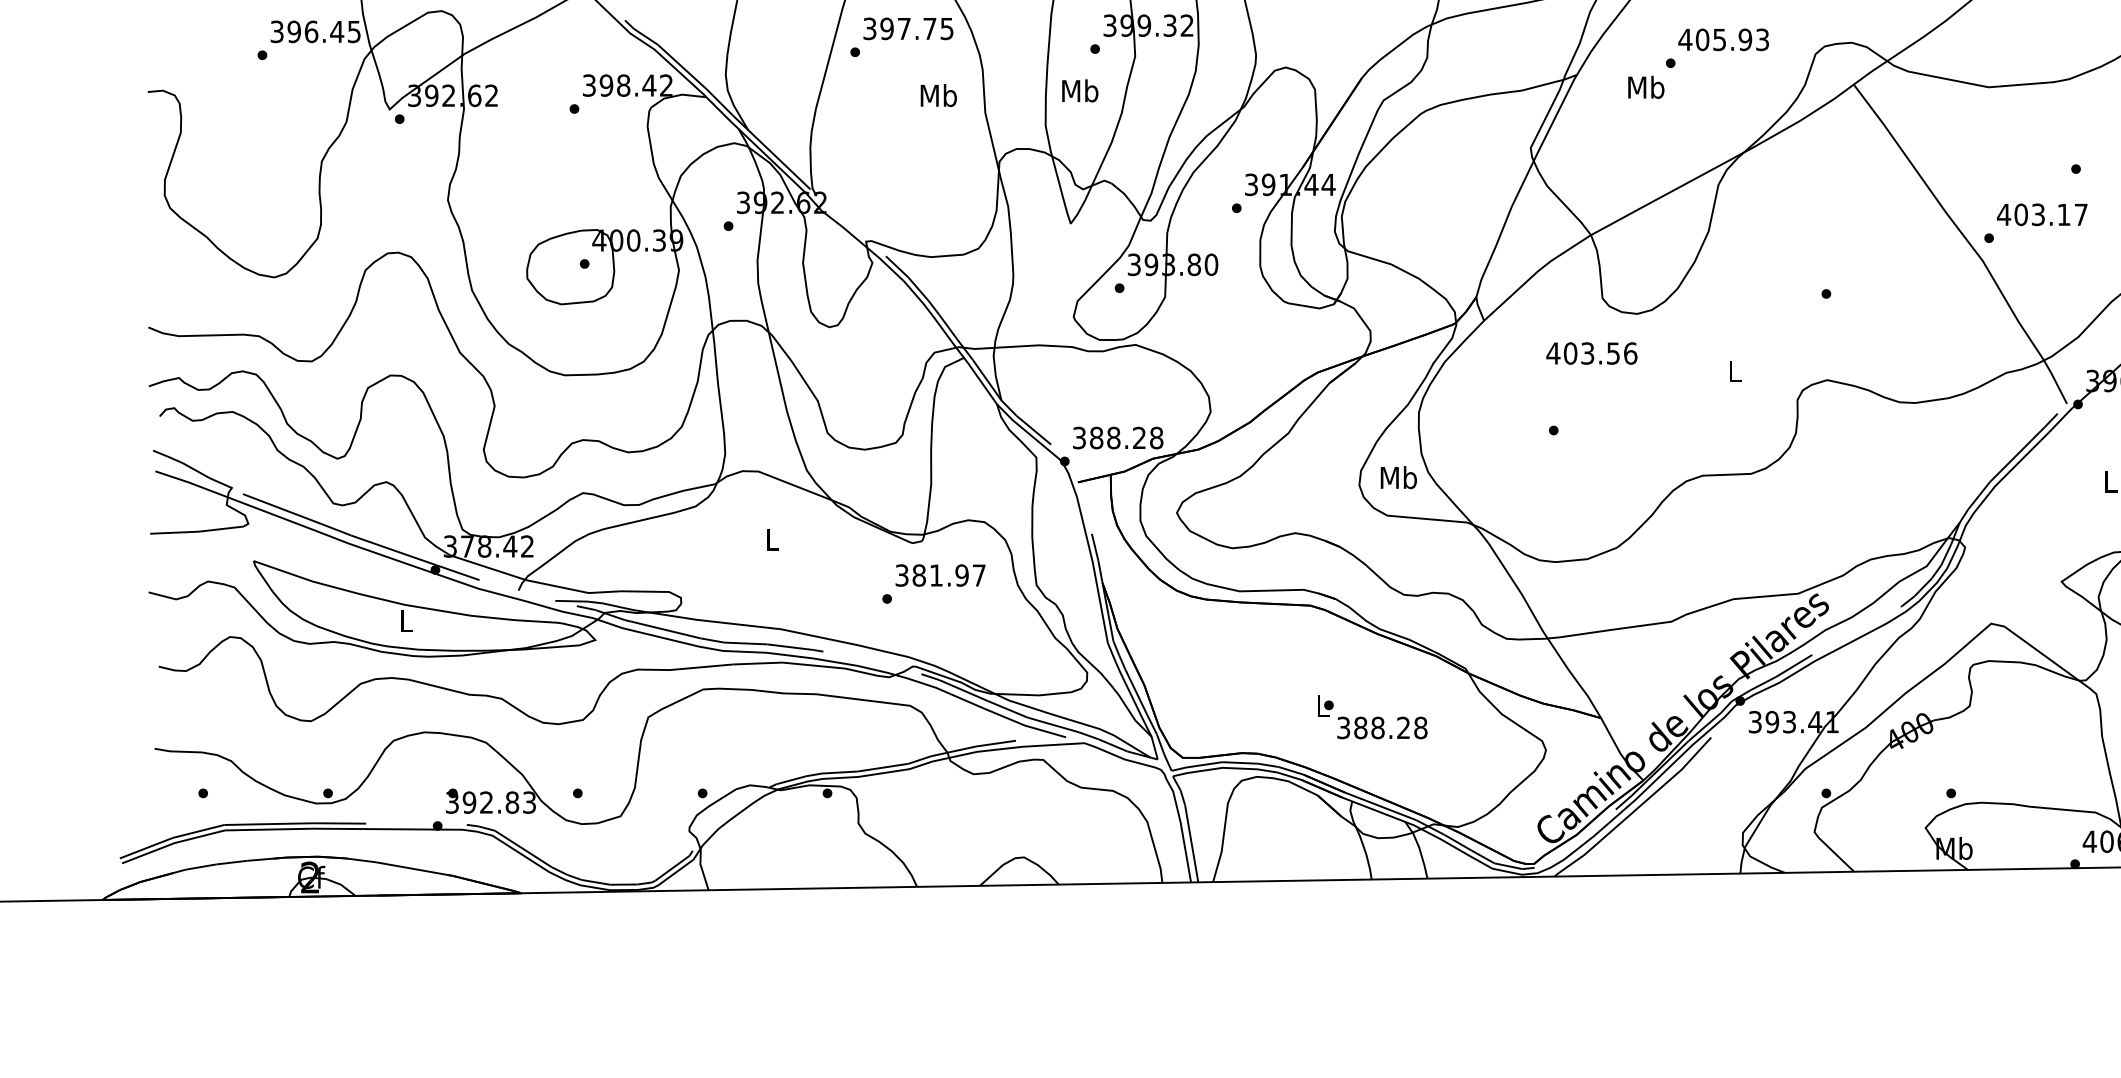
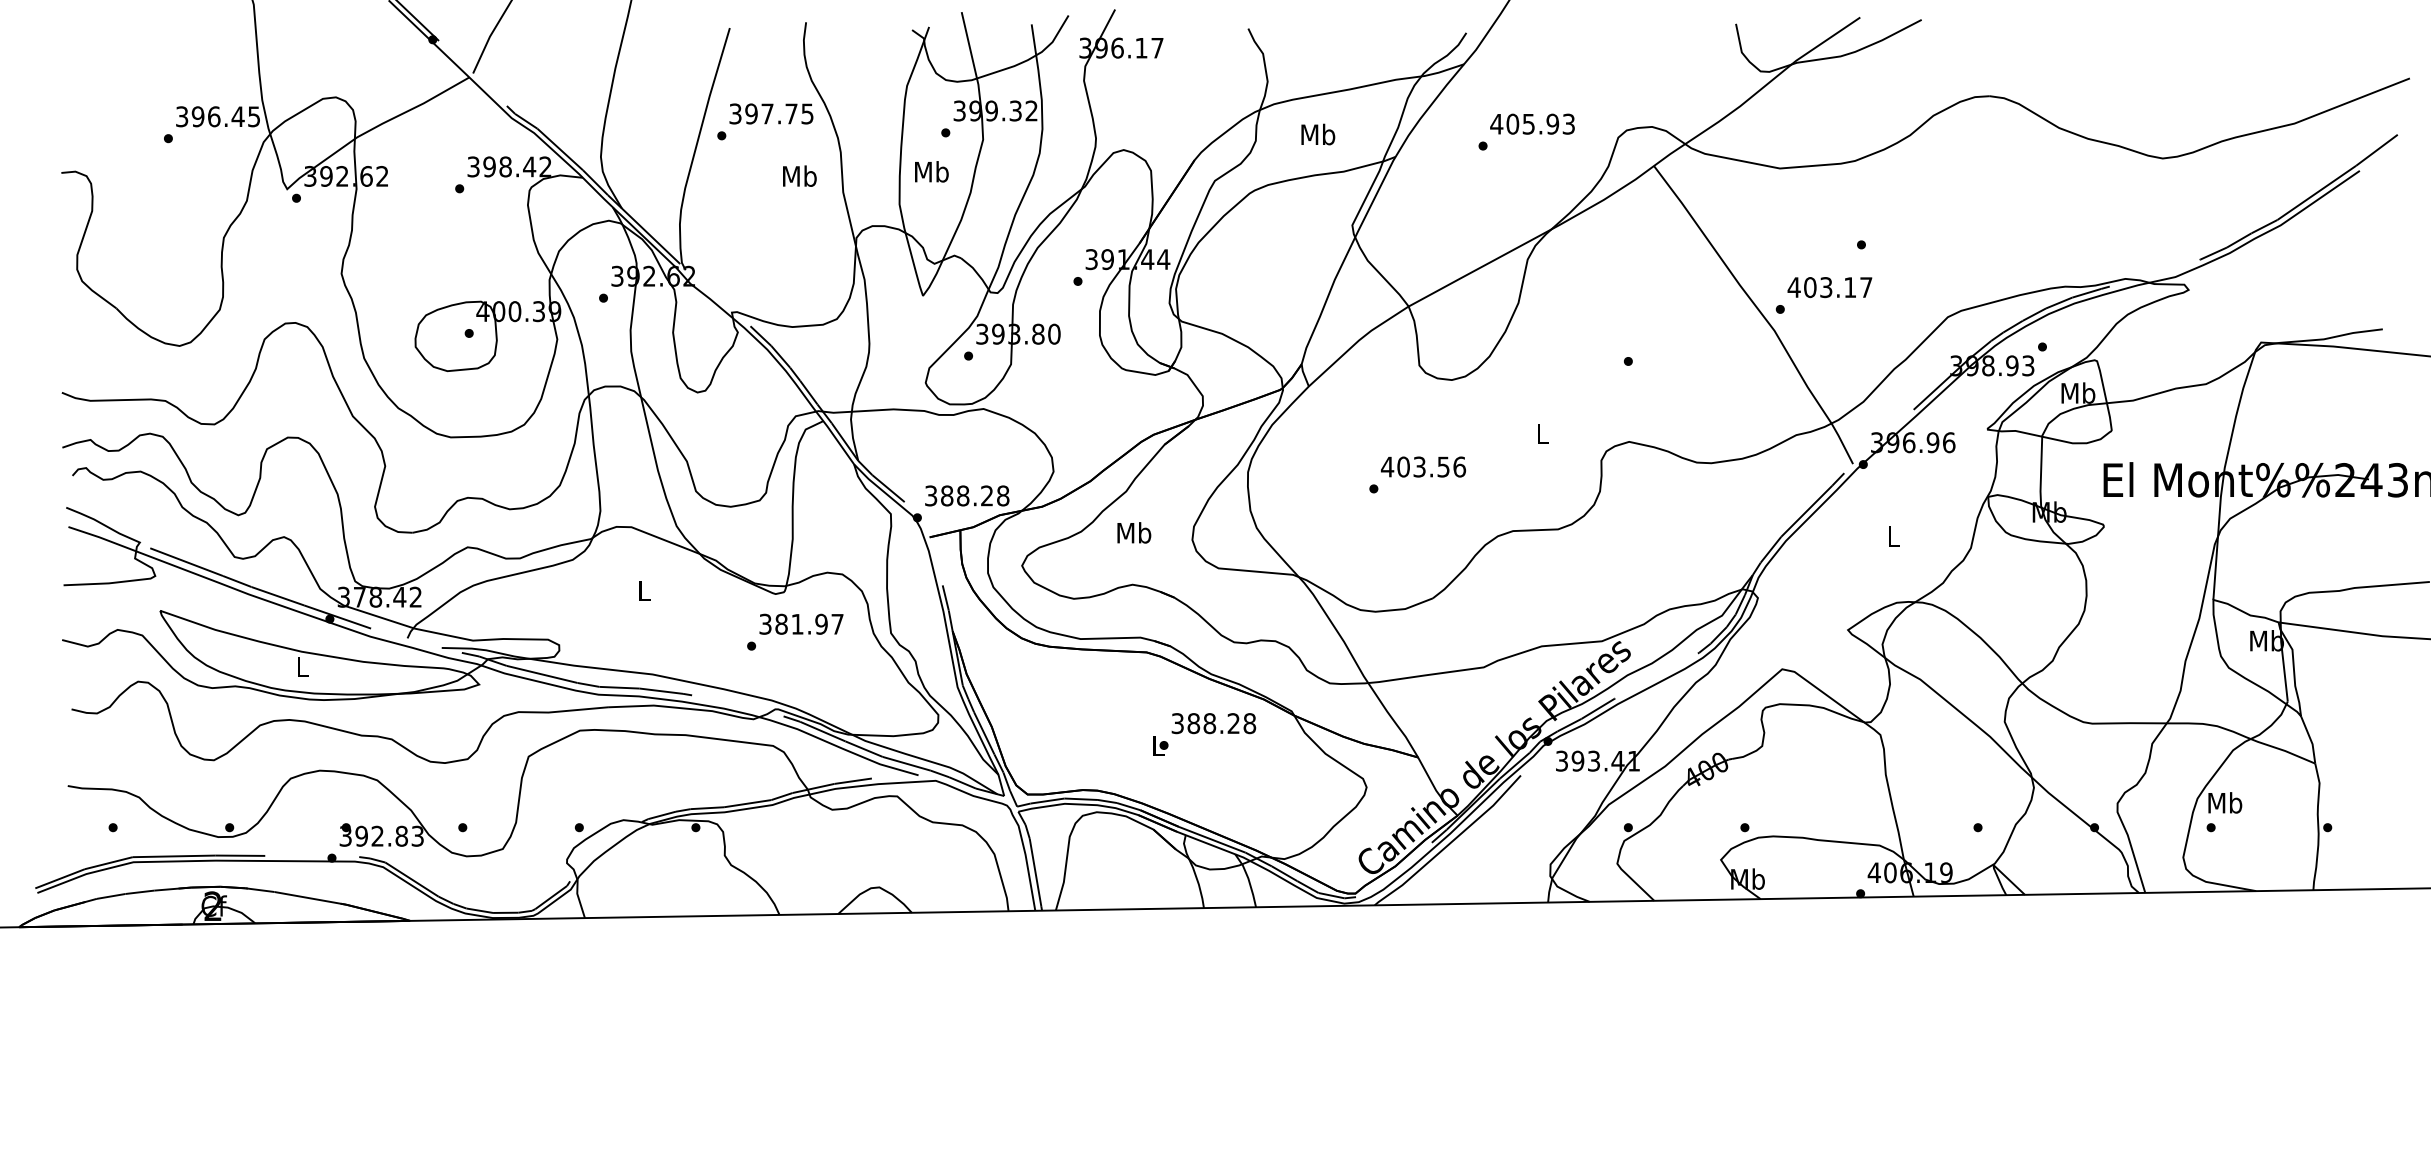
text: (1646, 87) -> (1318, 134), moved
text: (1591, 352) -> (1423, 466), moved
text: (1399, 477) -> (1134, 532), moved
text: (1381, 727) -> (1213, 723), moved

